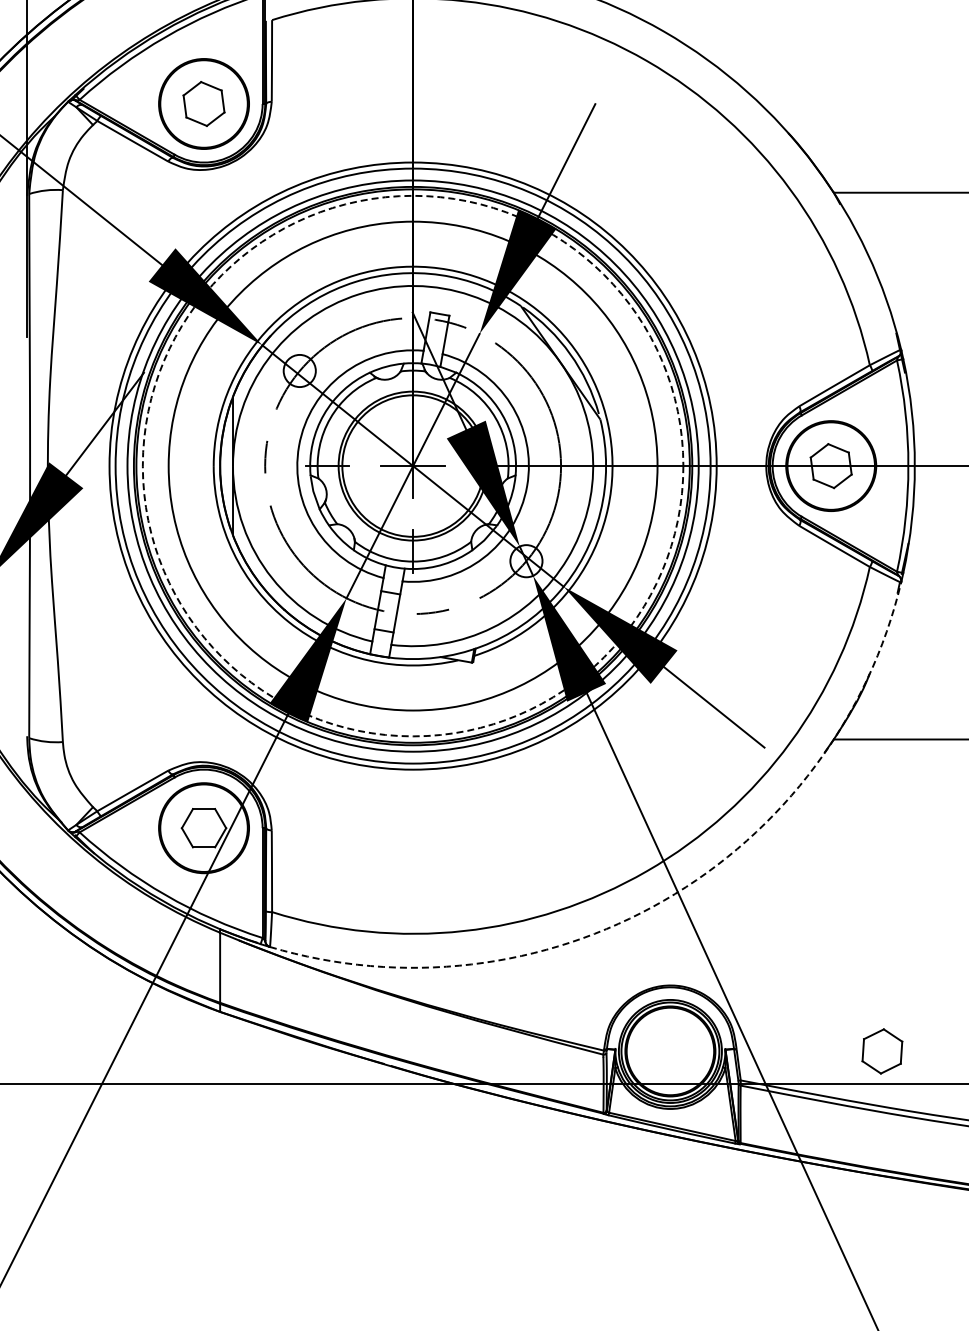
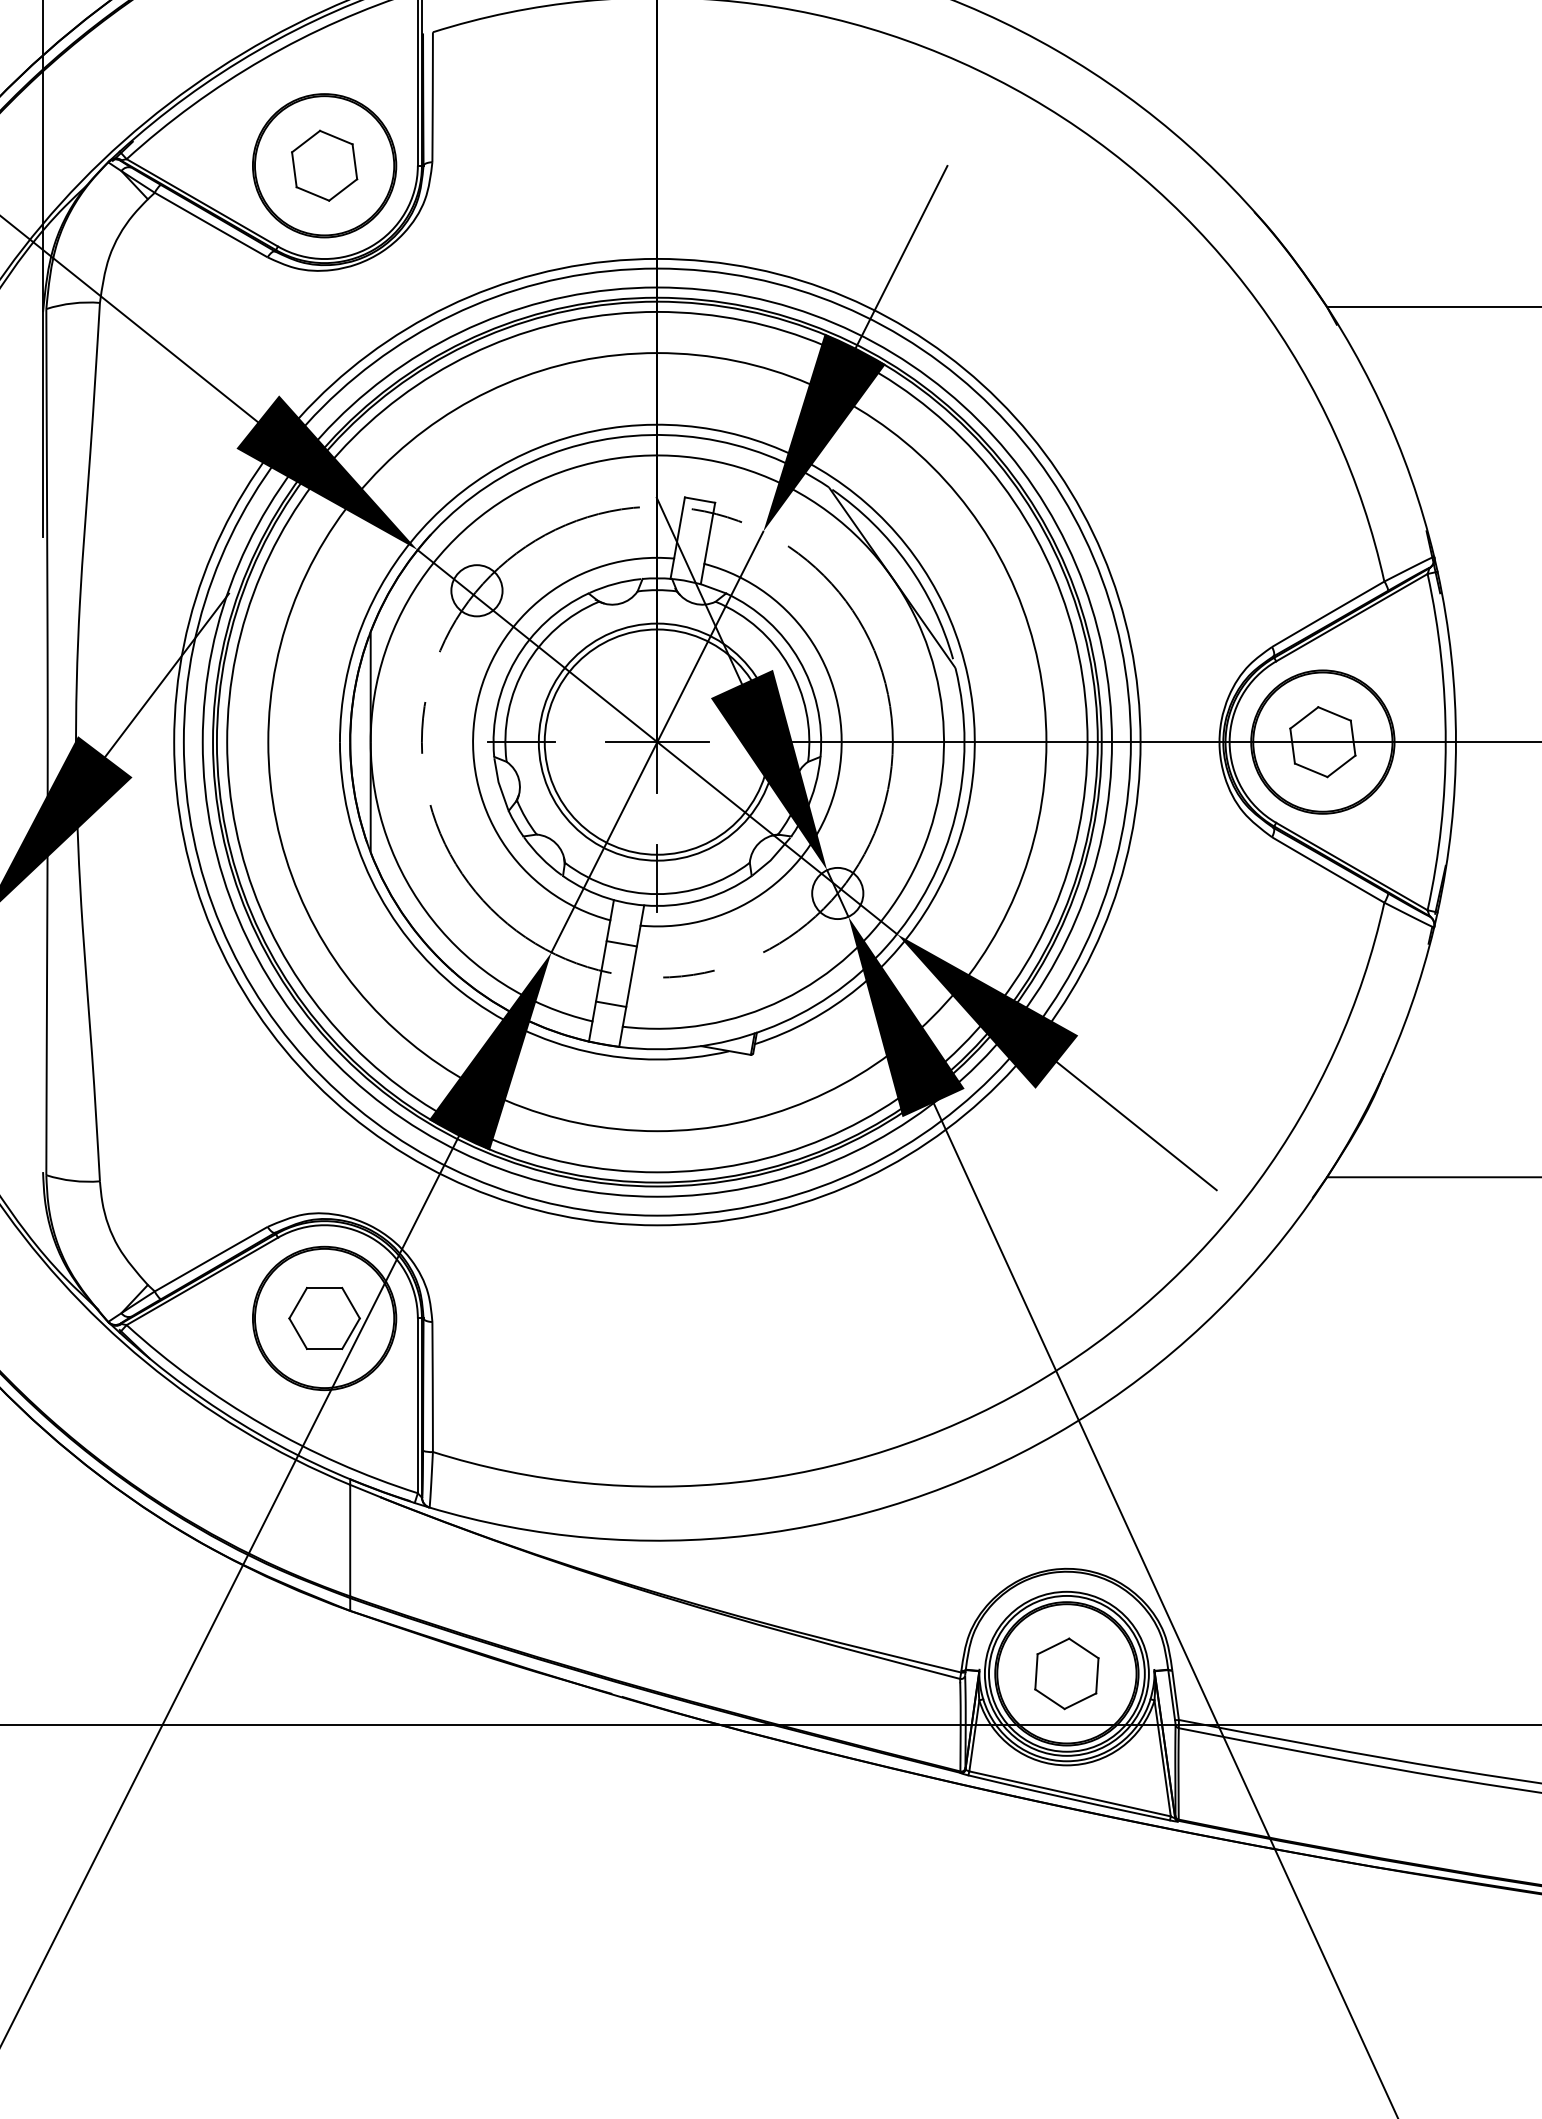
circle: (412, 465) -> (656, 741), dashed -> solid
arc: (663, 900) -> (1055, 1433), dashed -> solid
part: (882, 1051) -> (1067, 1673), moved

